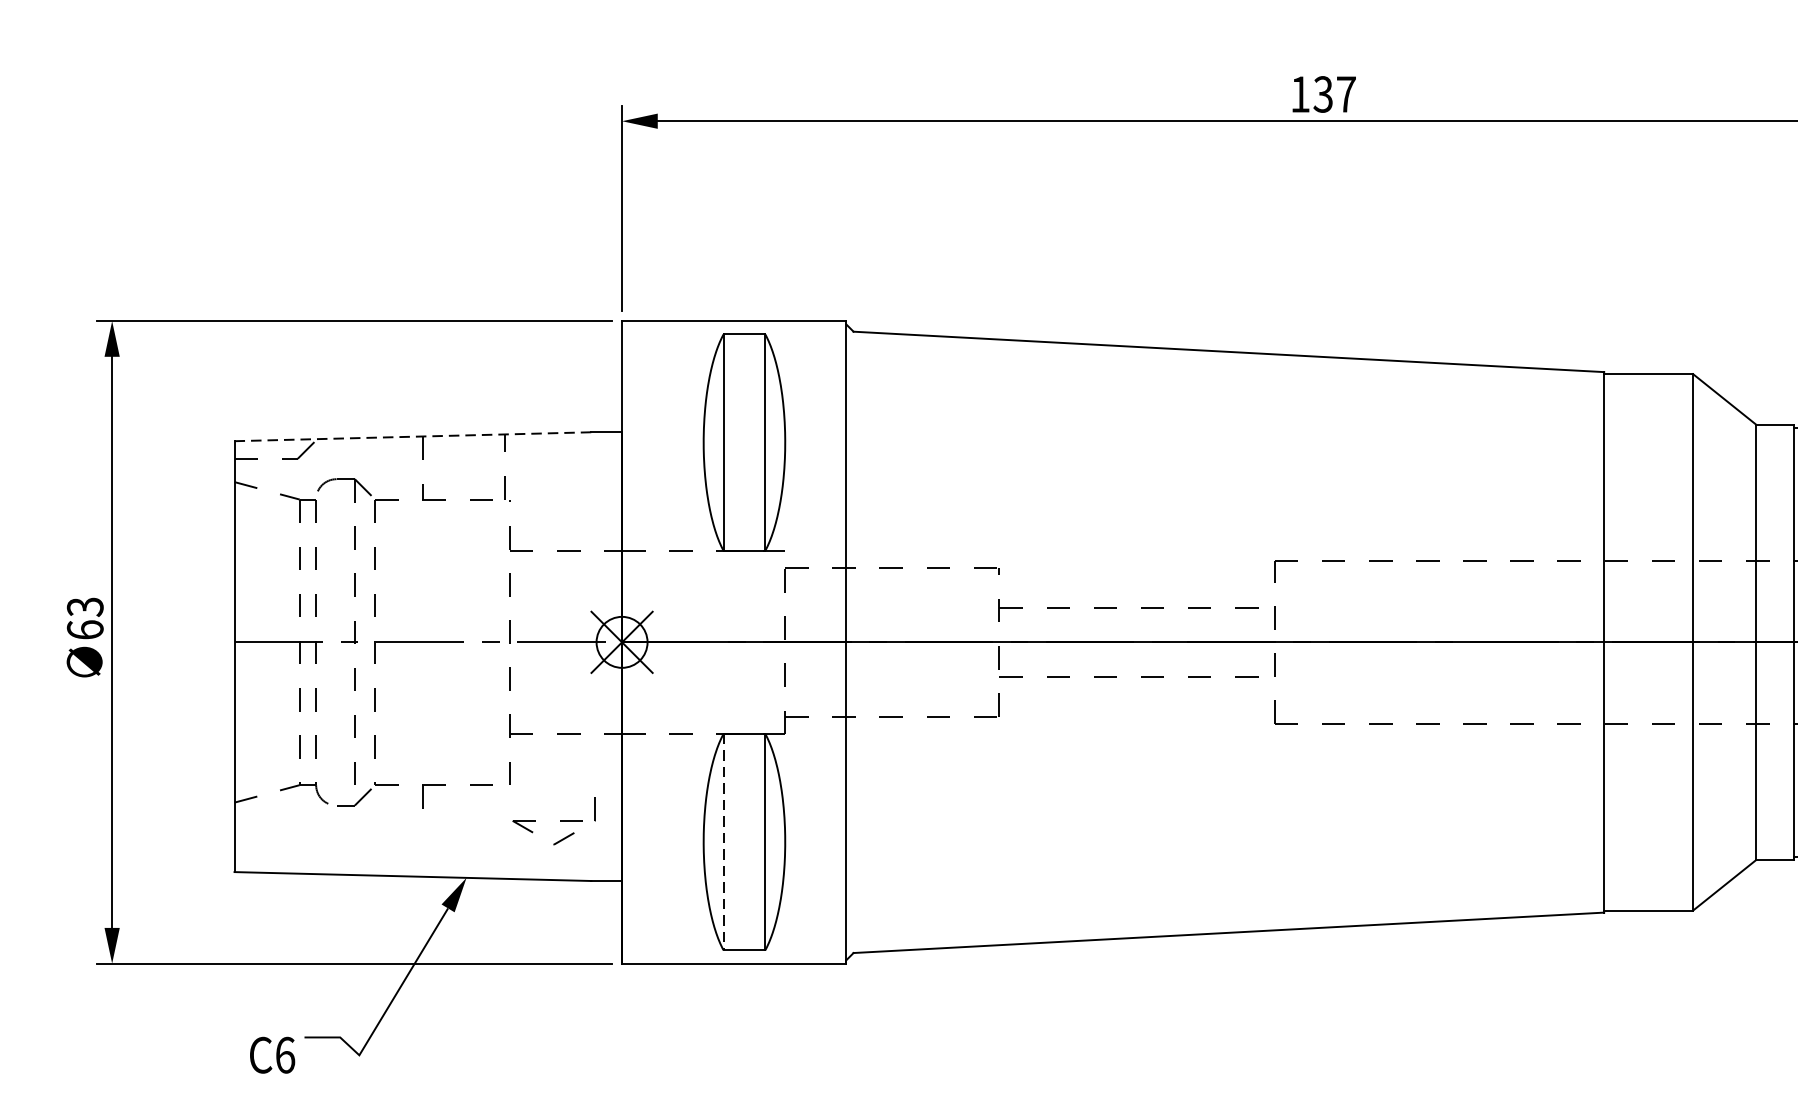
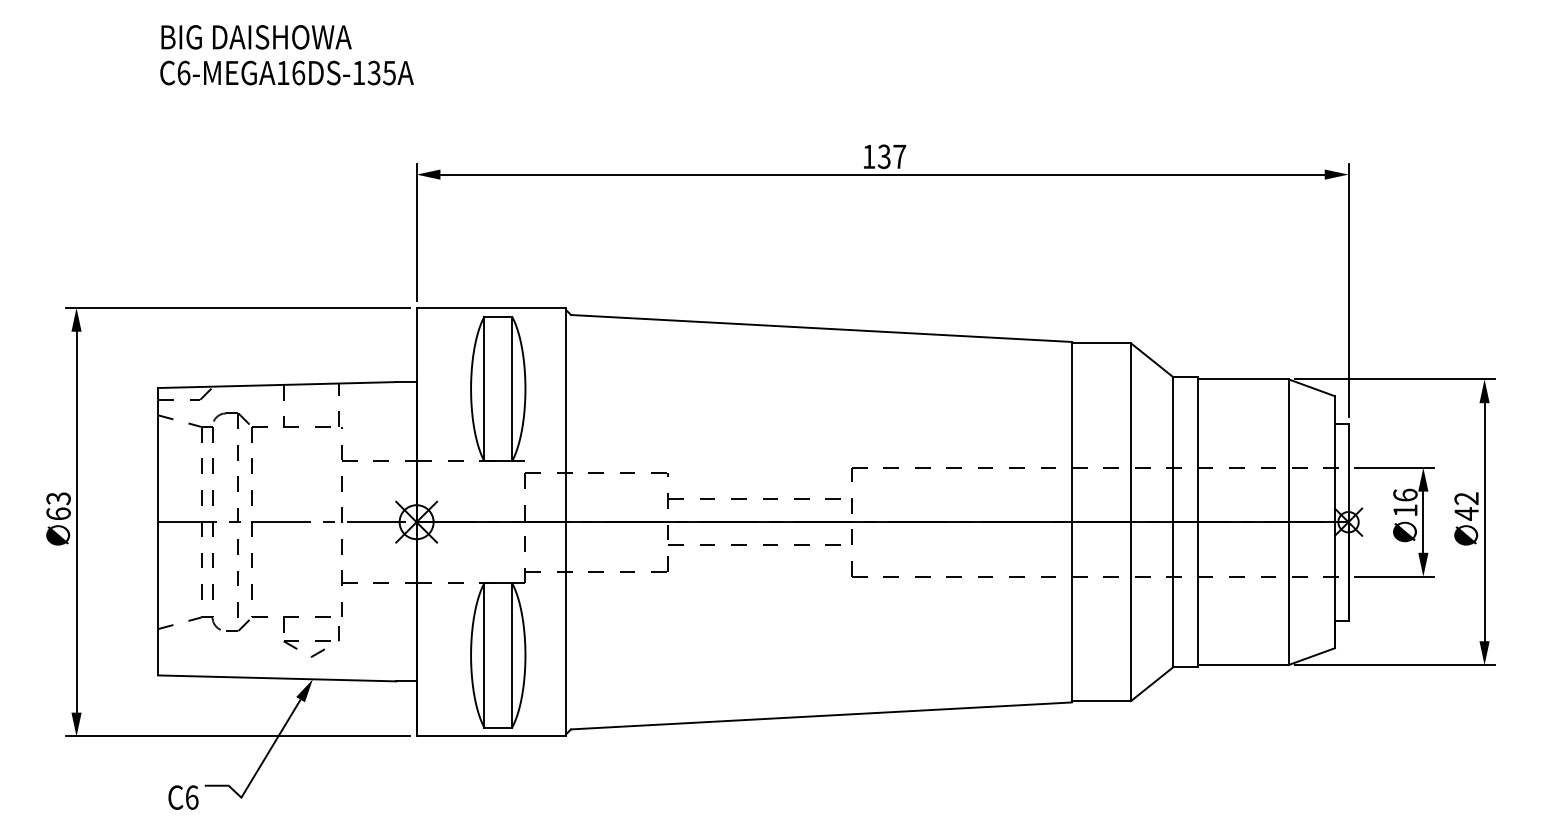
line: (413, 437) -> (277, 385), dashed -> solid
part: (554, 821) -> (311, 641), moved
line: (723, 842) -> (484, 655), dashed -> solid

